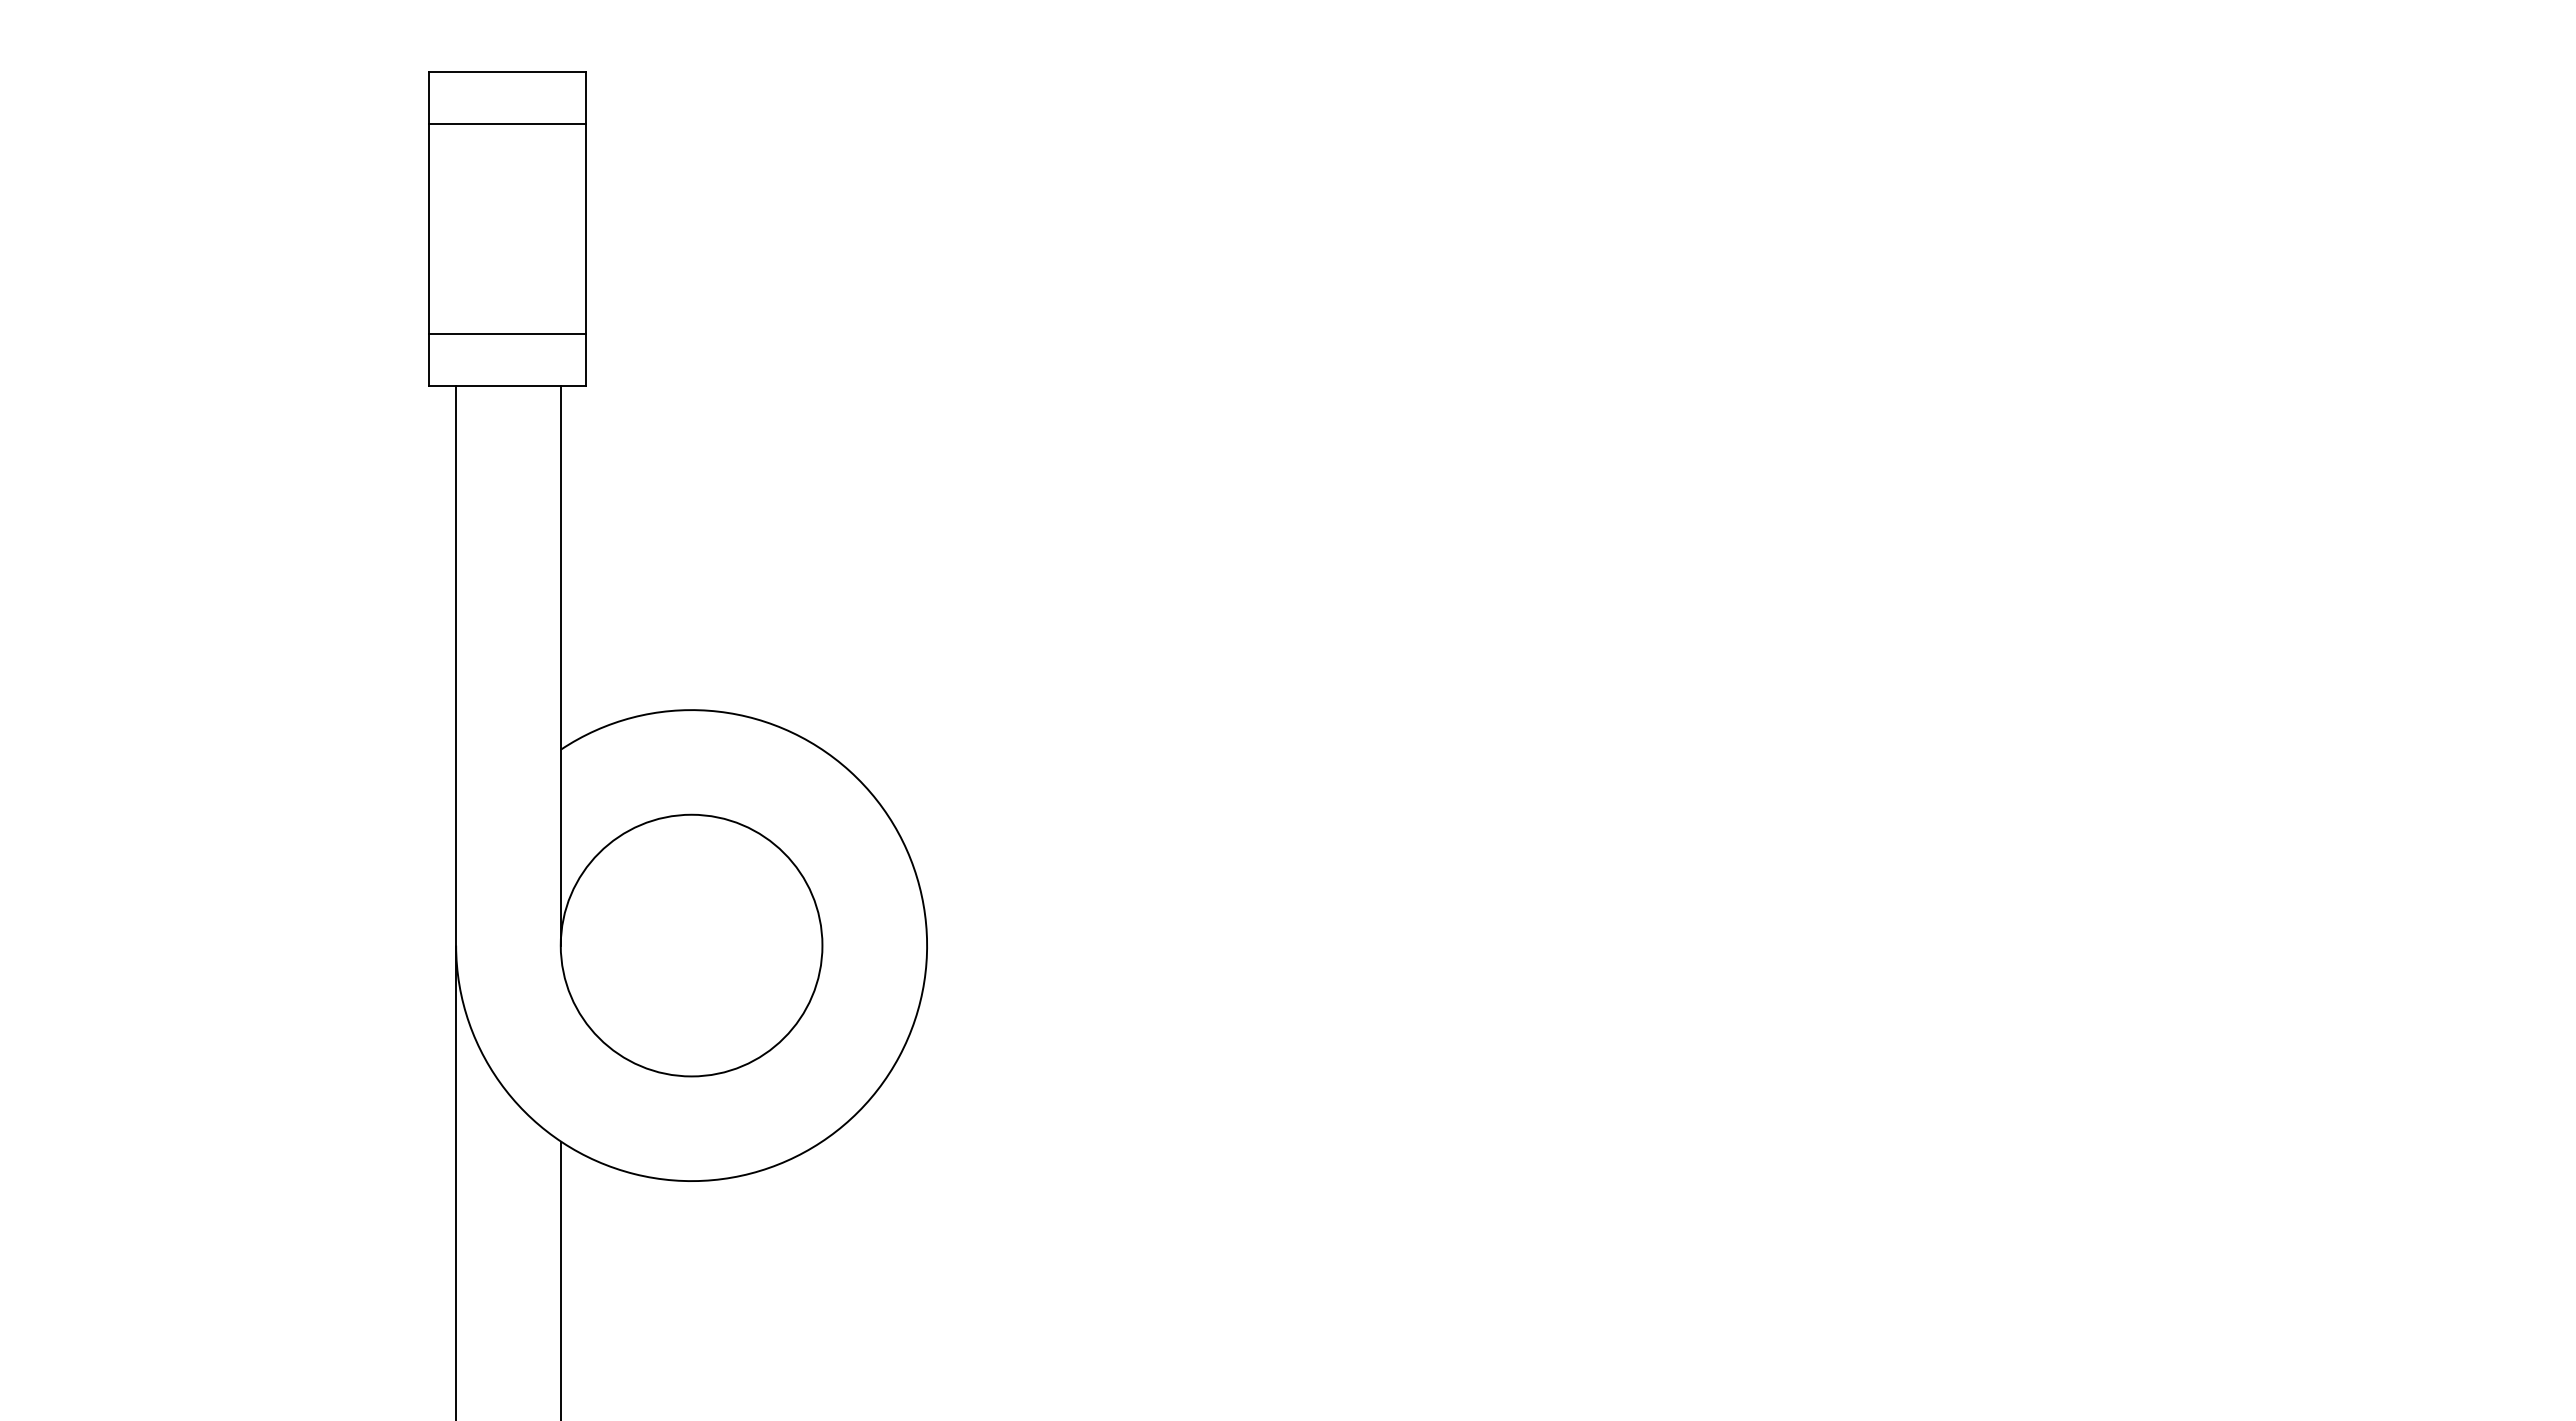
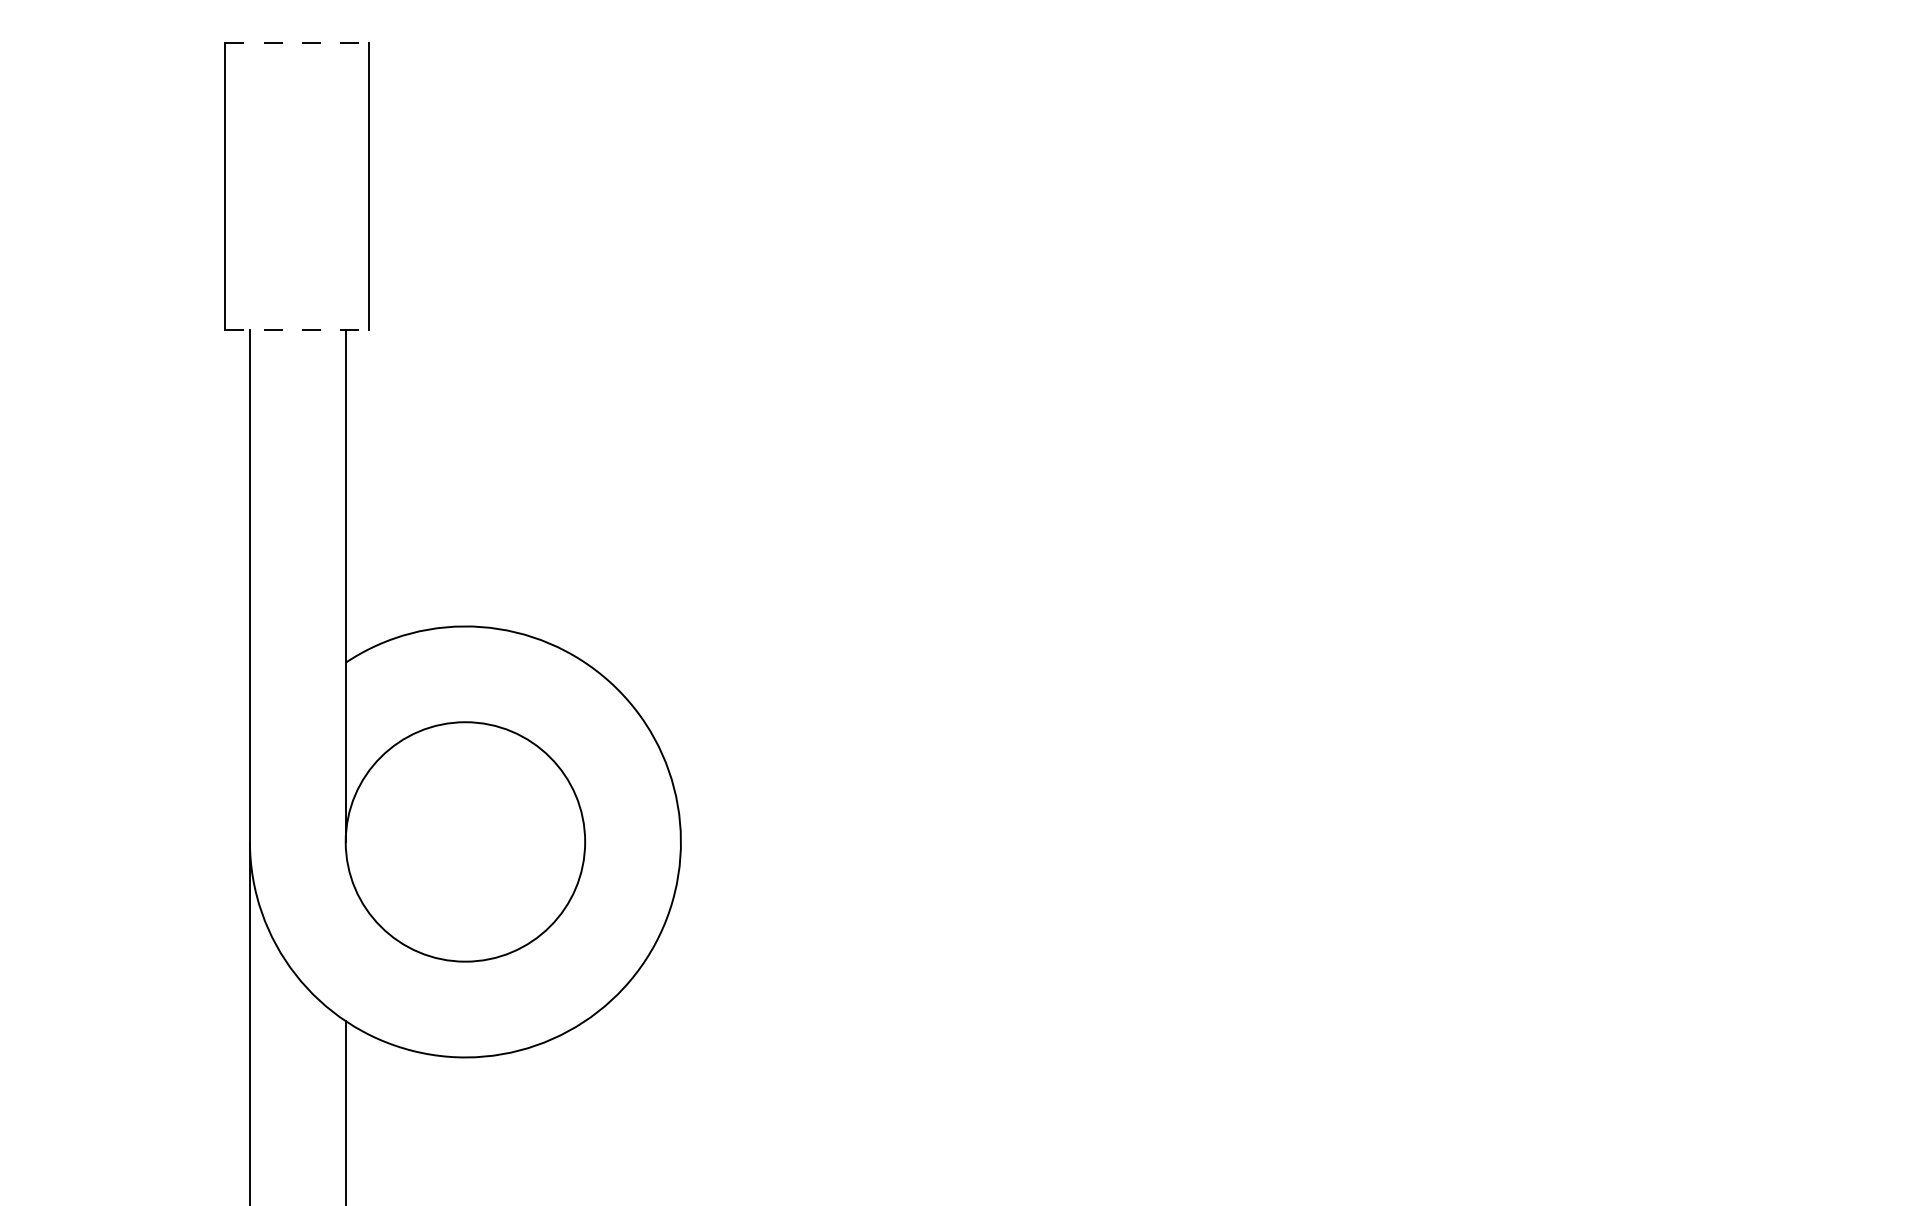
line: (508, 72) -> (297, 42), solid -> dashed
line: (507, 124) -> (296, 90), removed
line: (507, 333) -> (296, 281), removed
line: (508, 386) -> (297, 330), solid -> dashed

